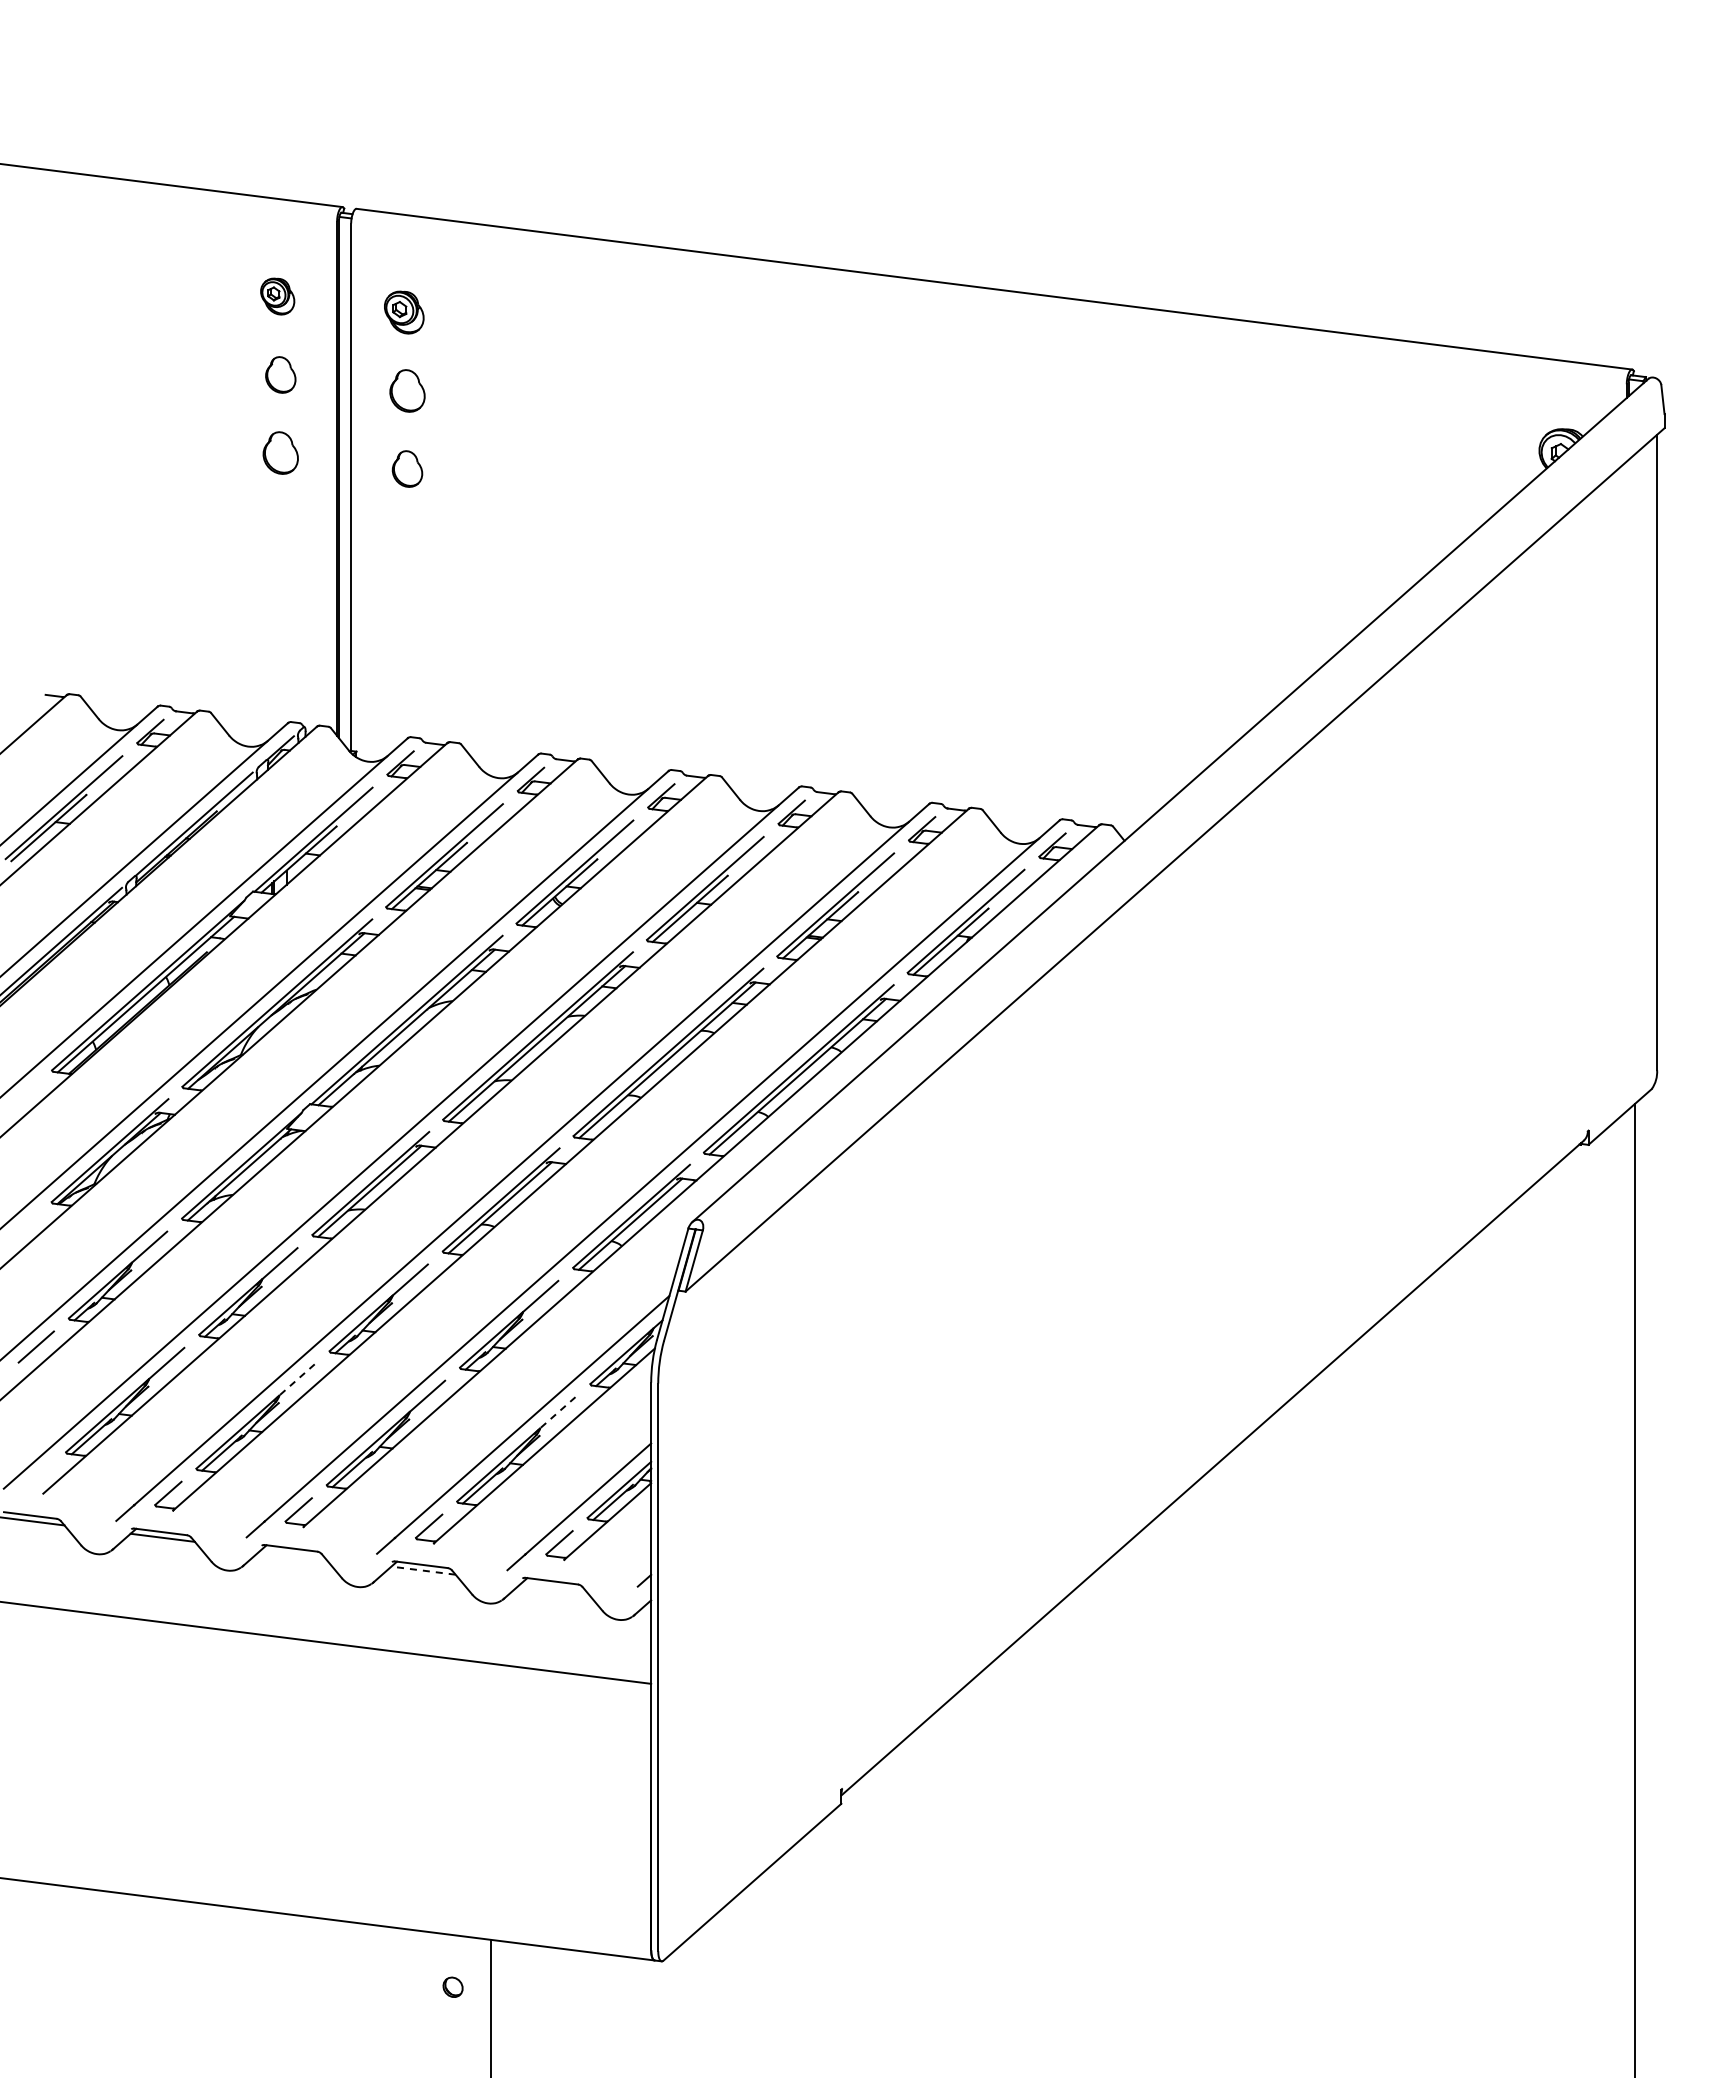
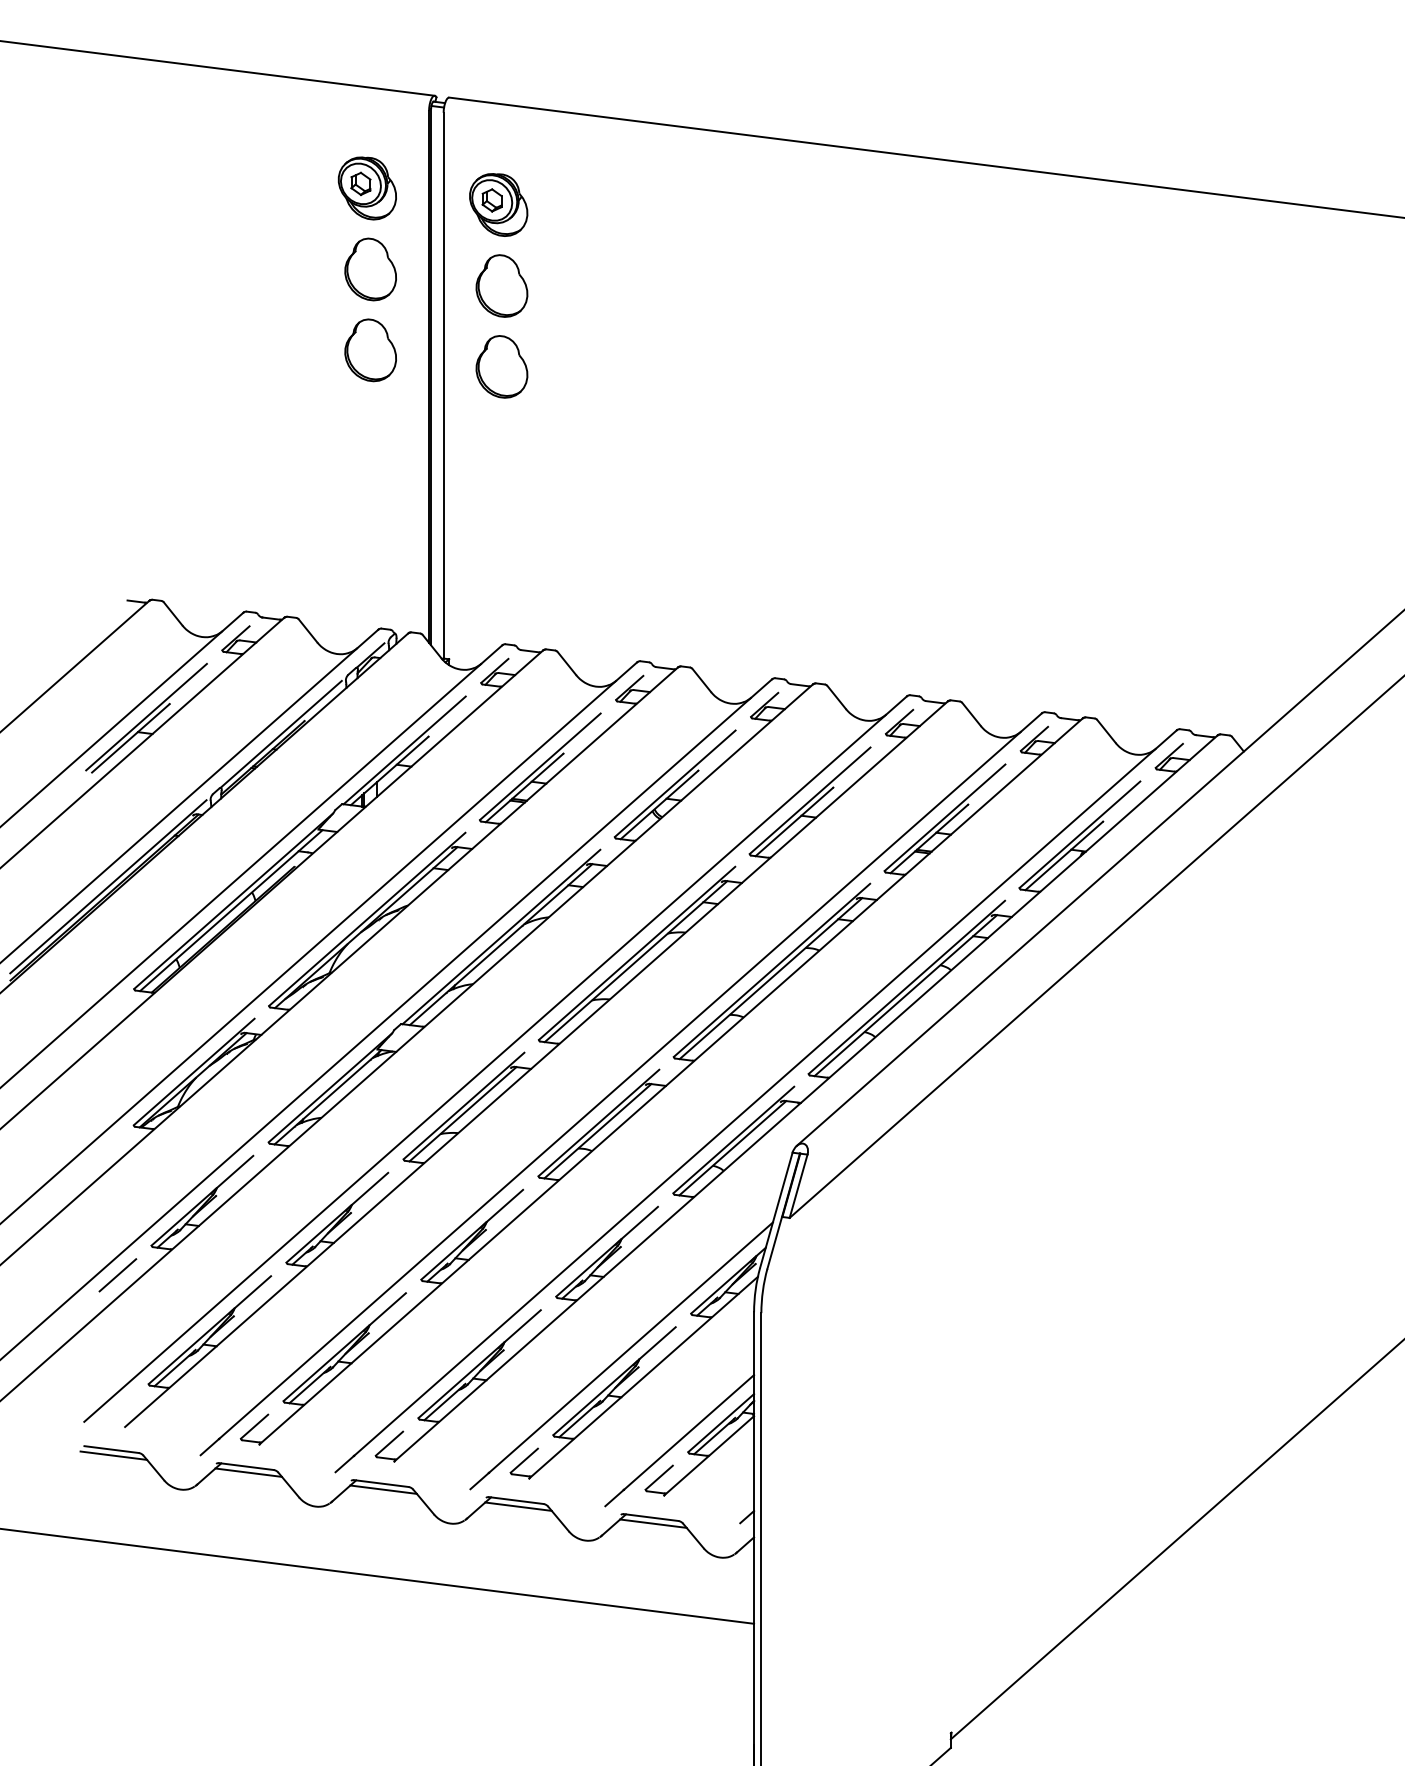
part: (277, 296) -> (367, 188), size x1.67
part: (403, 312) -> (497, 204), size x1.43
part: (280, 374) -> (370, 269), size x1.67
part: (407, 390) -> (501, 285), size x1.43
part: (280, 452) -> (370, 349), size x1.43
part: (407, 468) -> (501, 366), size x1.67
line: (296, 1380) -> (387, 1309), dashed -> solid
line: (557, 1413) -> (657, 1344), dashed -> solid
line: (293, 1554) -> (383, 1489), added
line: (423, 1570) -> (518, 1506), dashed -> solid
line: (553, 1587) -> (652, 1524), added

